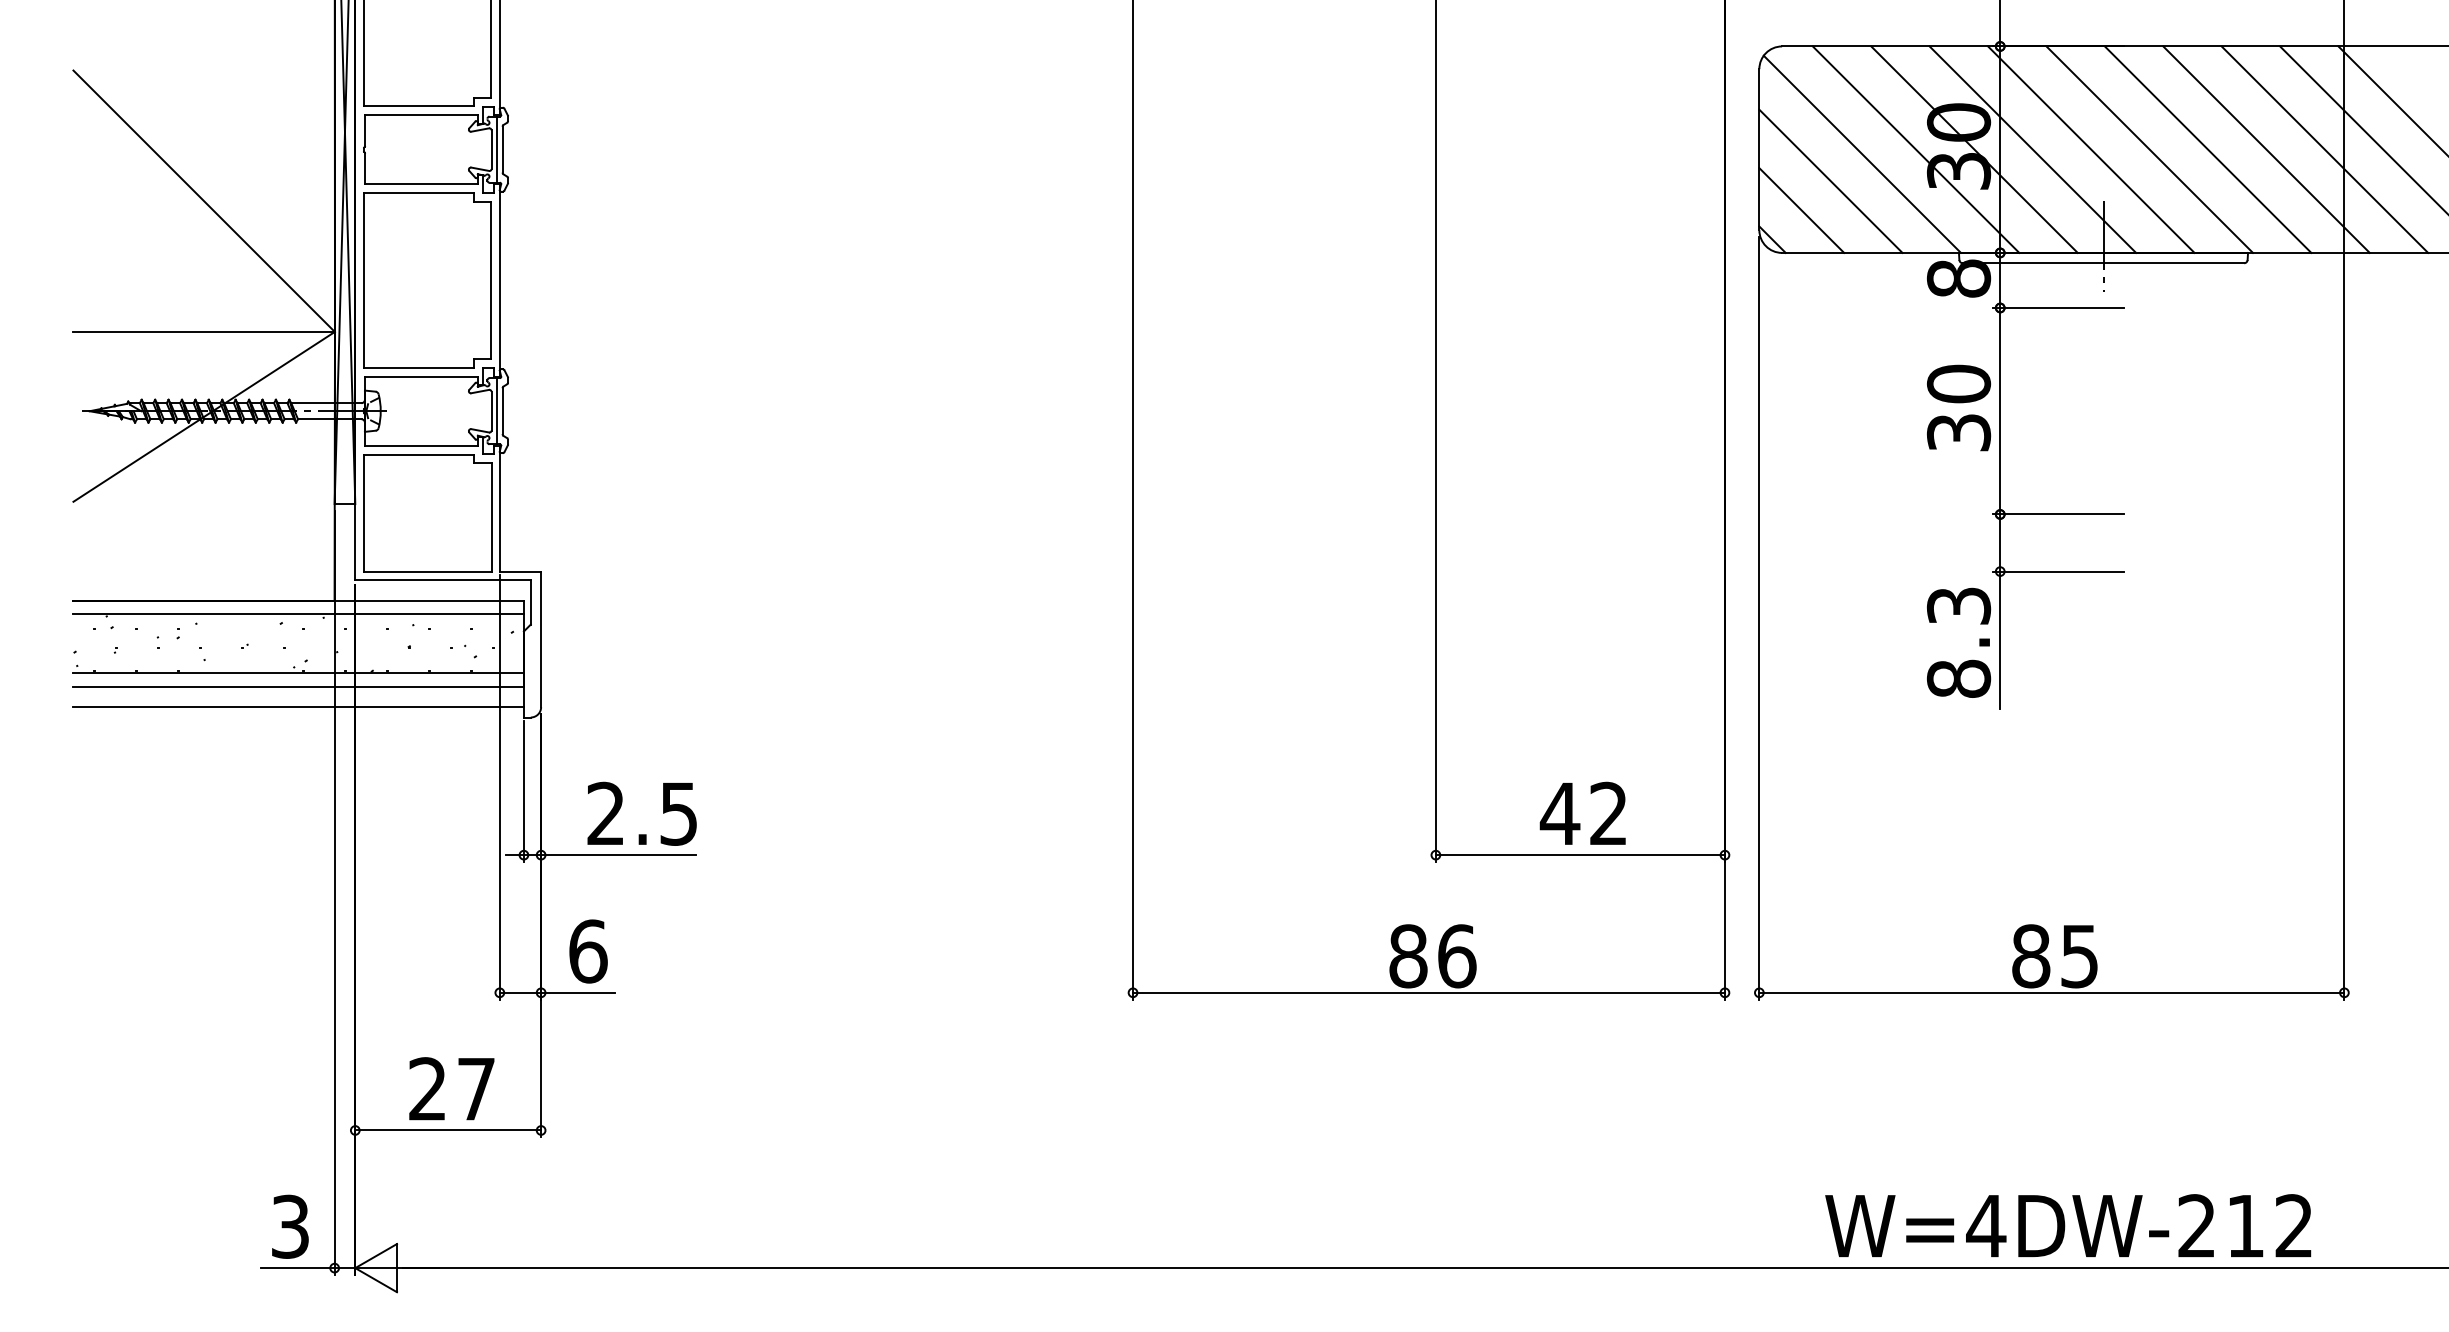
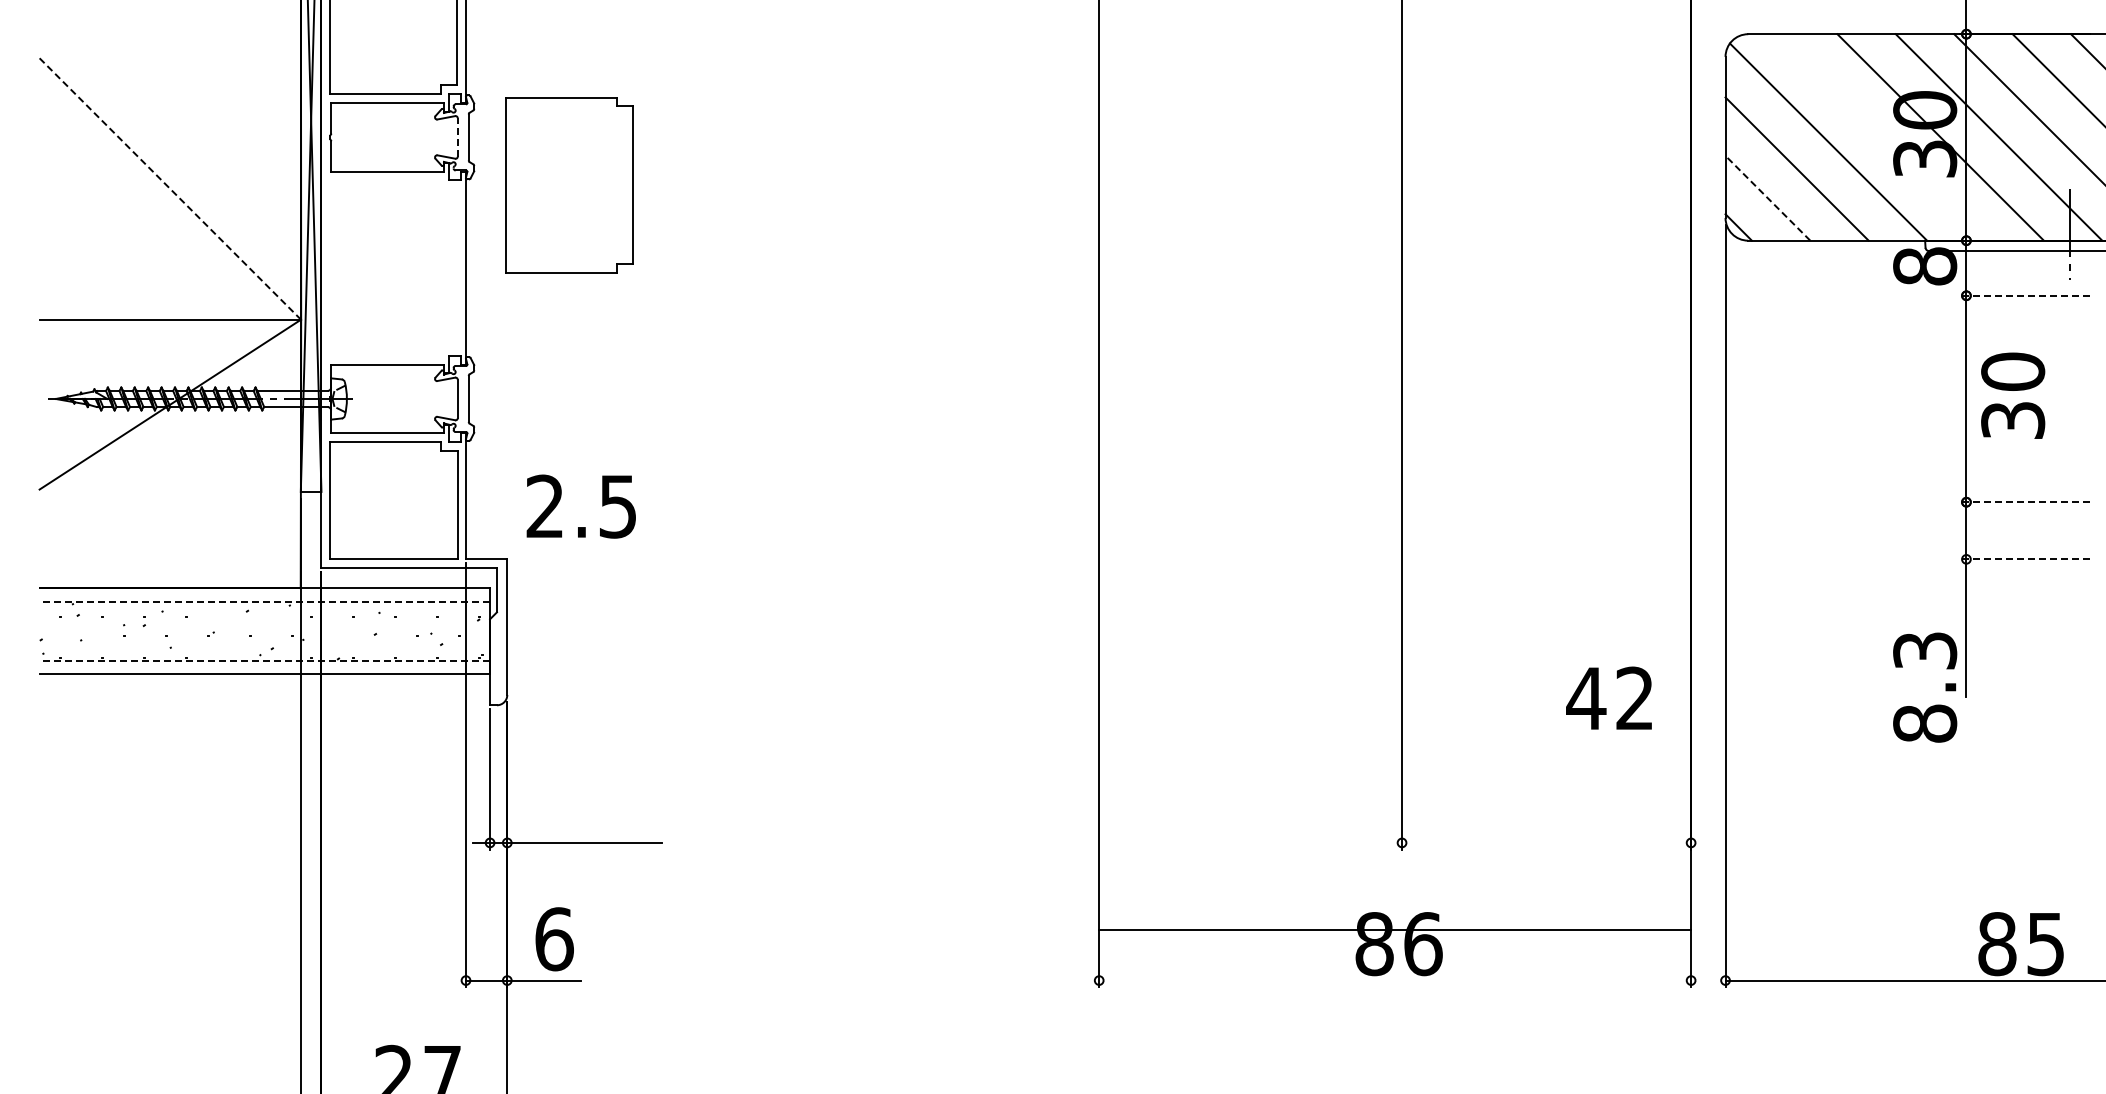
line: (491, 149) -> (457, 137), solid -> dashed
line: (497, 149) -> (463, 137), removed
line: (1915, 149) -> (1881, 137), removed
line: (204, 201) -> (170, 189), solid -> dashed
line: (1801, 210) -> (1767, 198), solid -> dashed
part: (427, 280) -> (569, 185), moved
line: (2058, 307) -> (2024, 295), solid -> dashed
text: (1959, 407) -> (2013, 395), moved
line: (497, 411) -> (463, 399), removed
line: (2058, 514) -> (2024, 502), solid -> dashed
line: (2058, 571) -> (2024, 559), solid -> dashed
line: (298, 614) -> (264, 602), solid -> dashed
text: (1959, 642) -> (1925, 687), moved
line: (298, 672) -> (264, 660), solid -> dashed
line: (298, 707) -> (264, 695), removed
text: (1582, 812) -> (1608, 697), moved
text: (641, 813) -> (580, 506), moved
line: (1579, 855) -> (1545, 843), removed
line: (1428, 992) -> (1394, 929), moved

